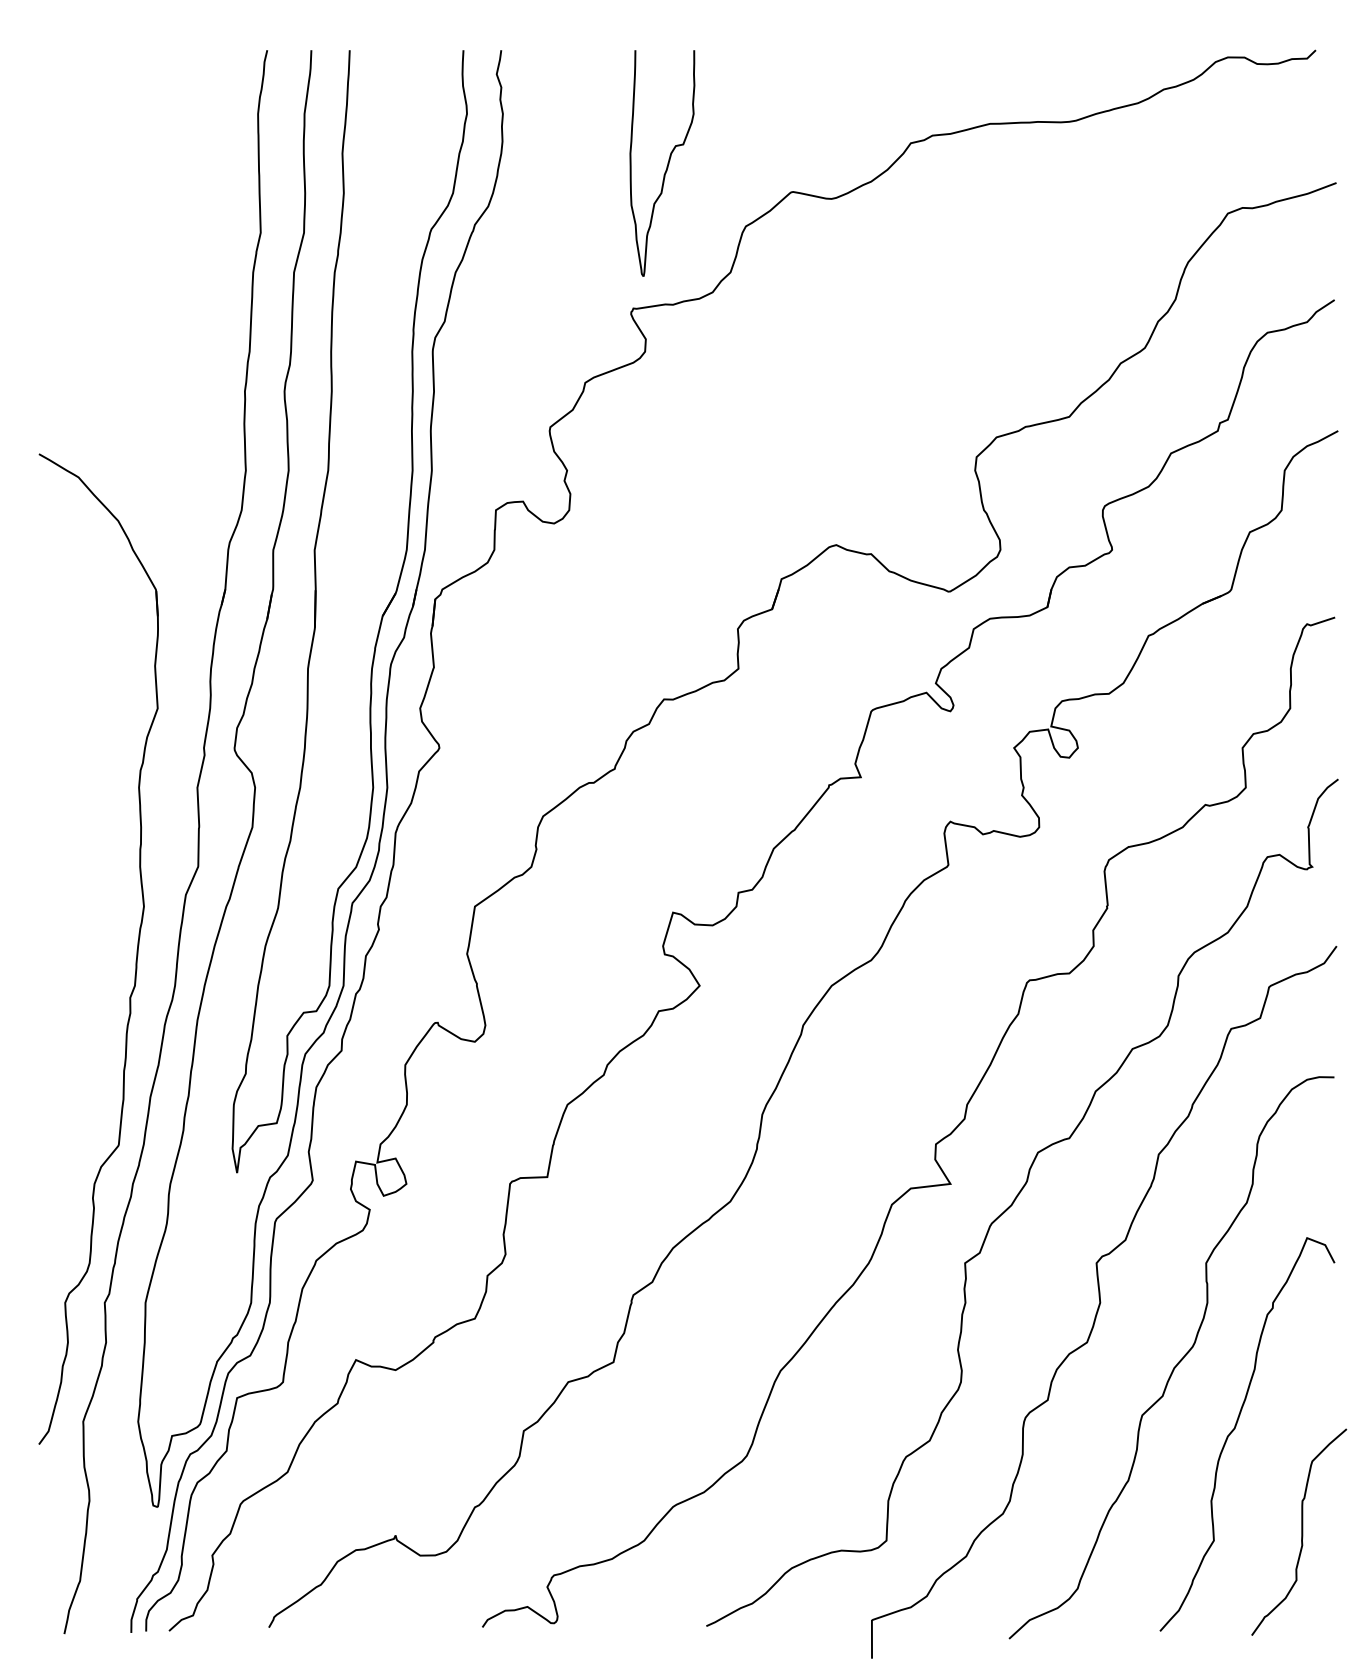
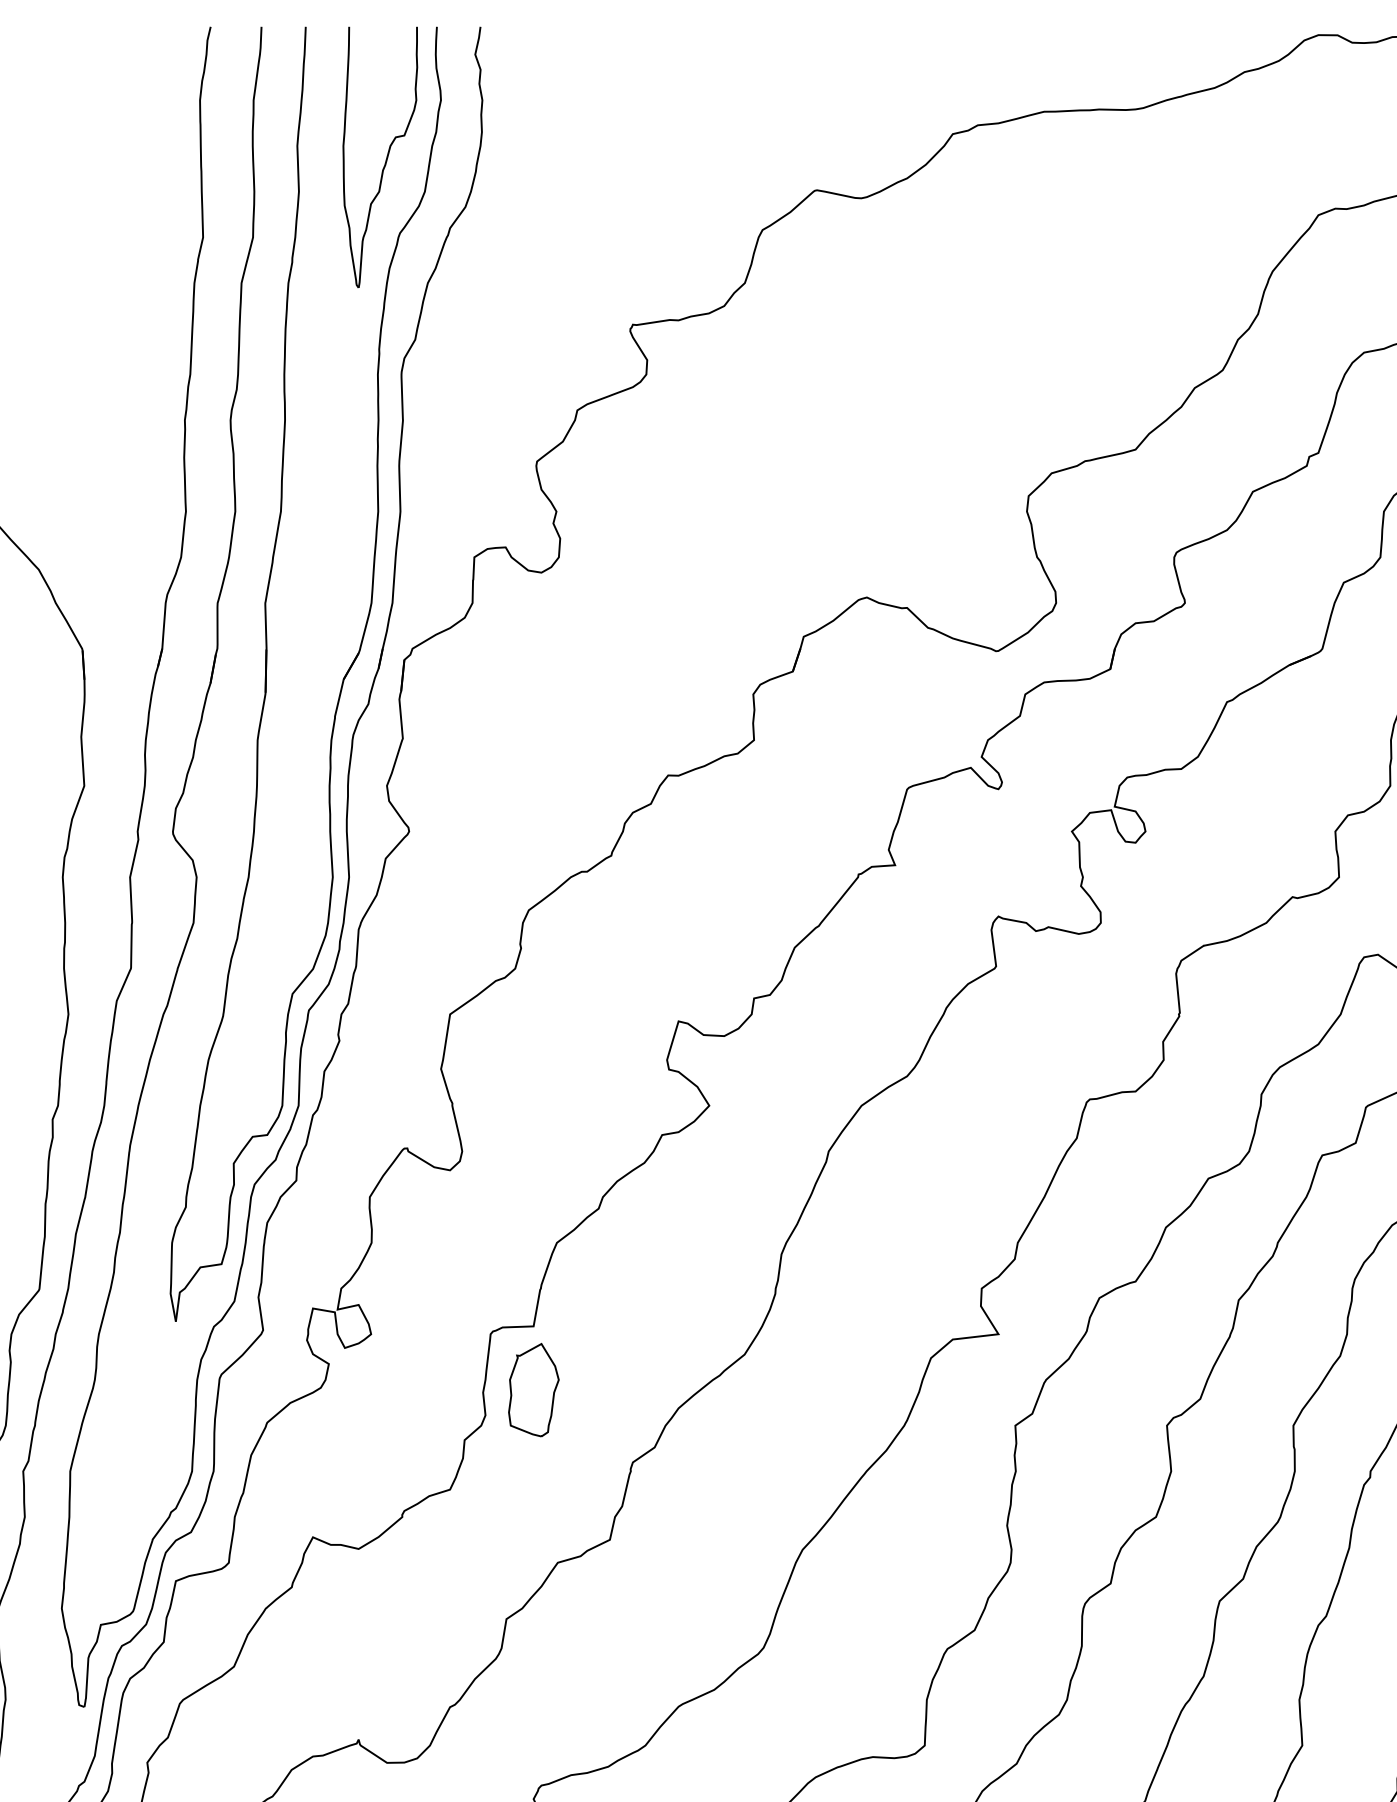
part: (662, 163) -> (380, 157), moved
part: (547, 1232) -> (533, 1390), added

